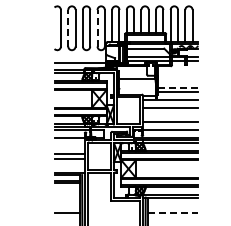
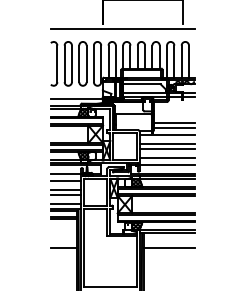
line: (68, 27) -> (64, 63), dashed -> solid
line: (97, 27) -> (93, 63), dashed -> solid
line: (178, 87) -> (174, 123), dashed -> solid
line: (170, 113) -> (166, 149), added
line: (69, 145) -> (65, 181), added
line: (69, 167) -> (65, 203), added
line: (173, 212) -> (169, 248), dashed -> solid

